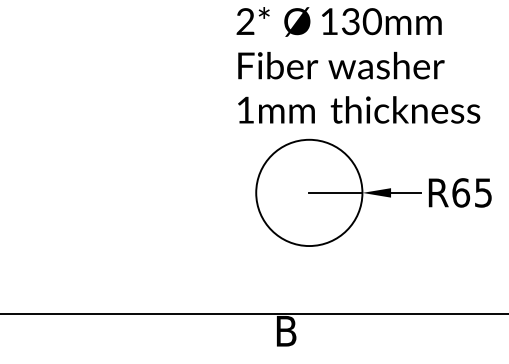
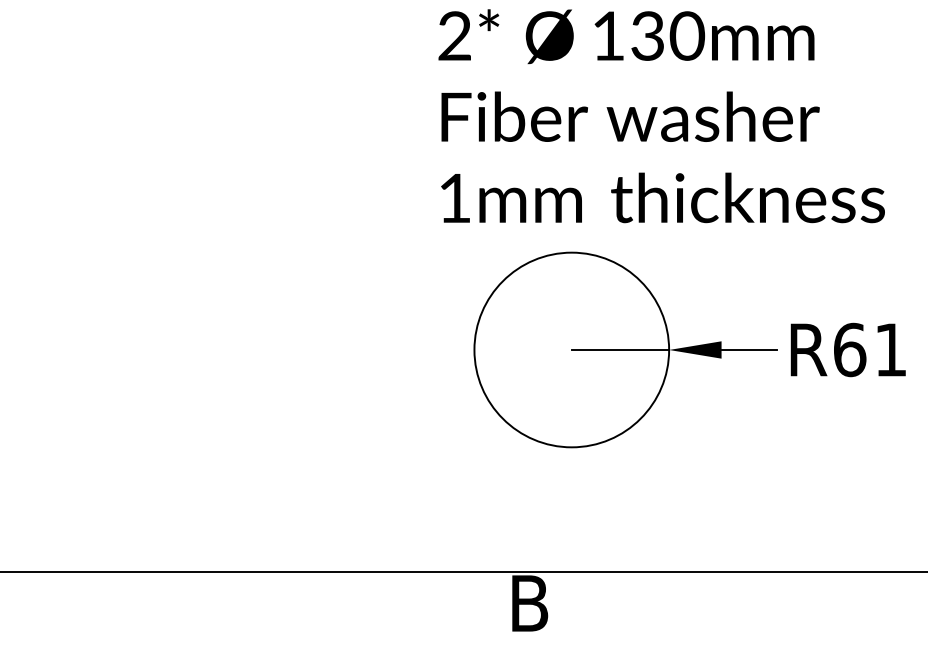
text: (483, 192) -> (890, 349), R65 -> R61

